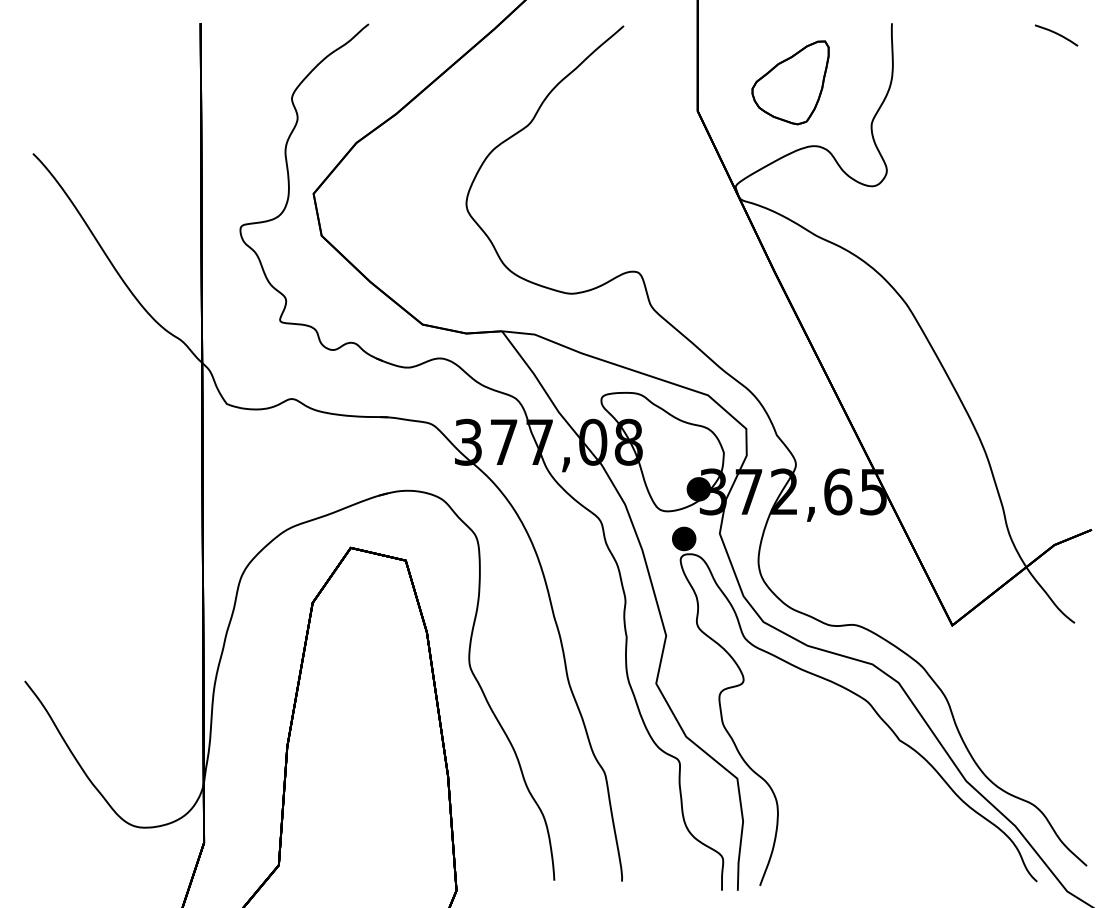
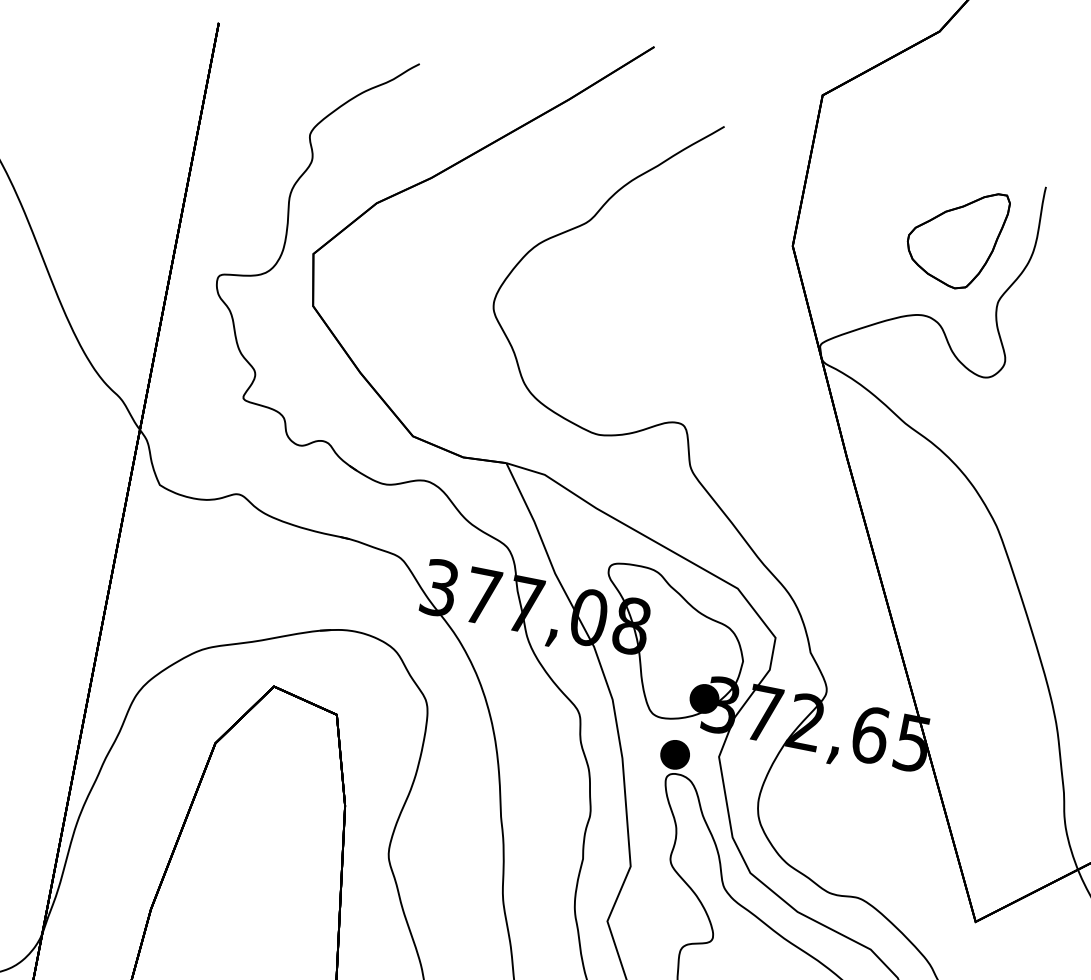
part: (790, 82) -> (956, 236), moved

